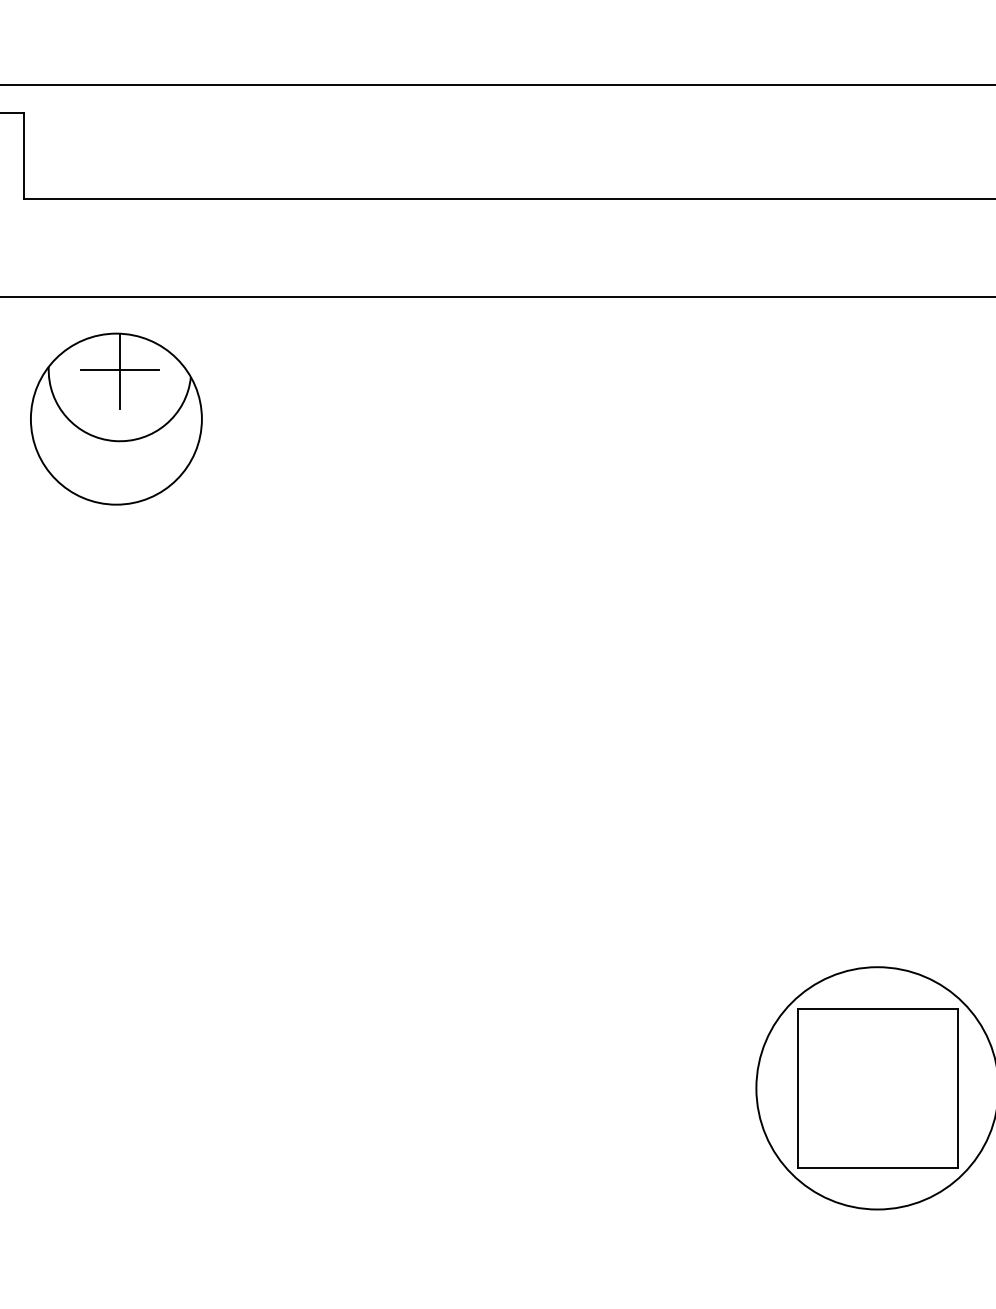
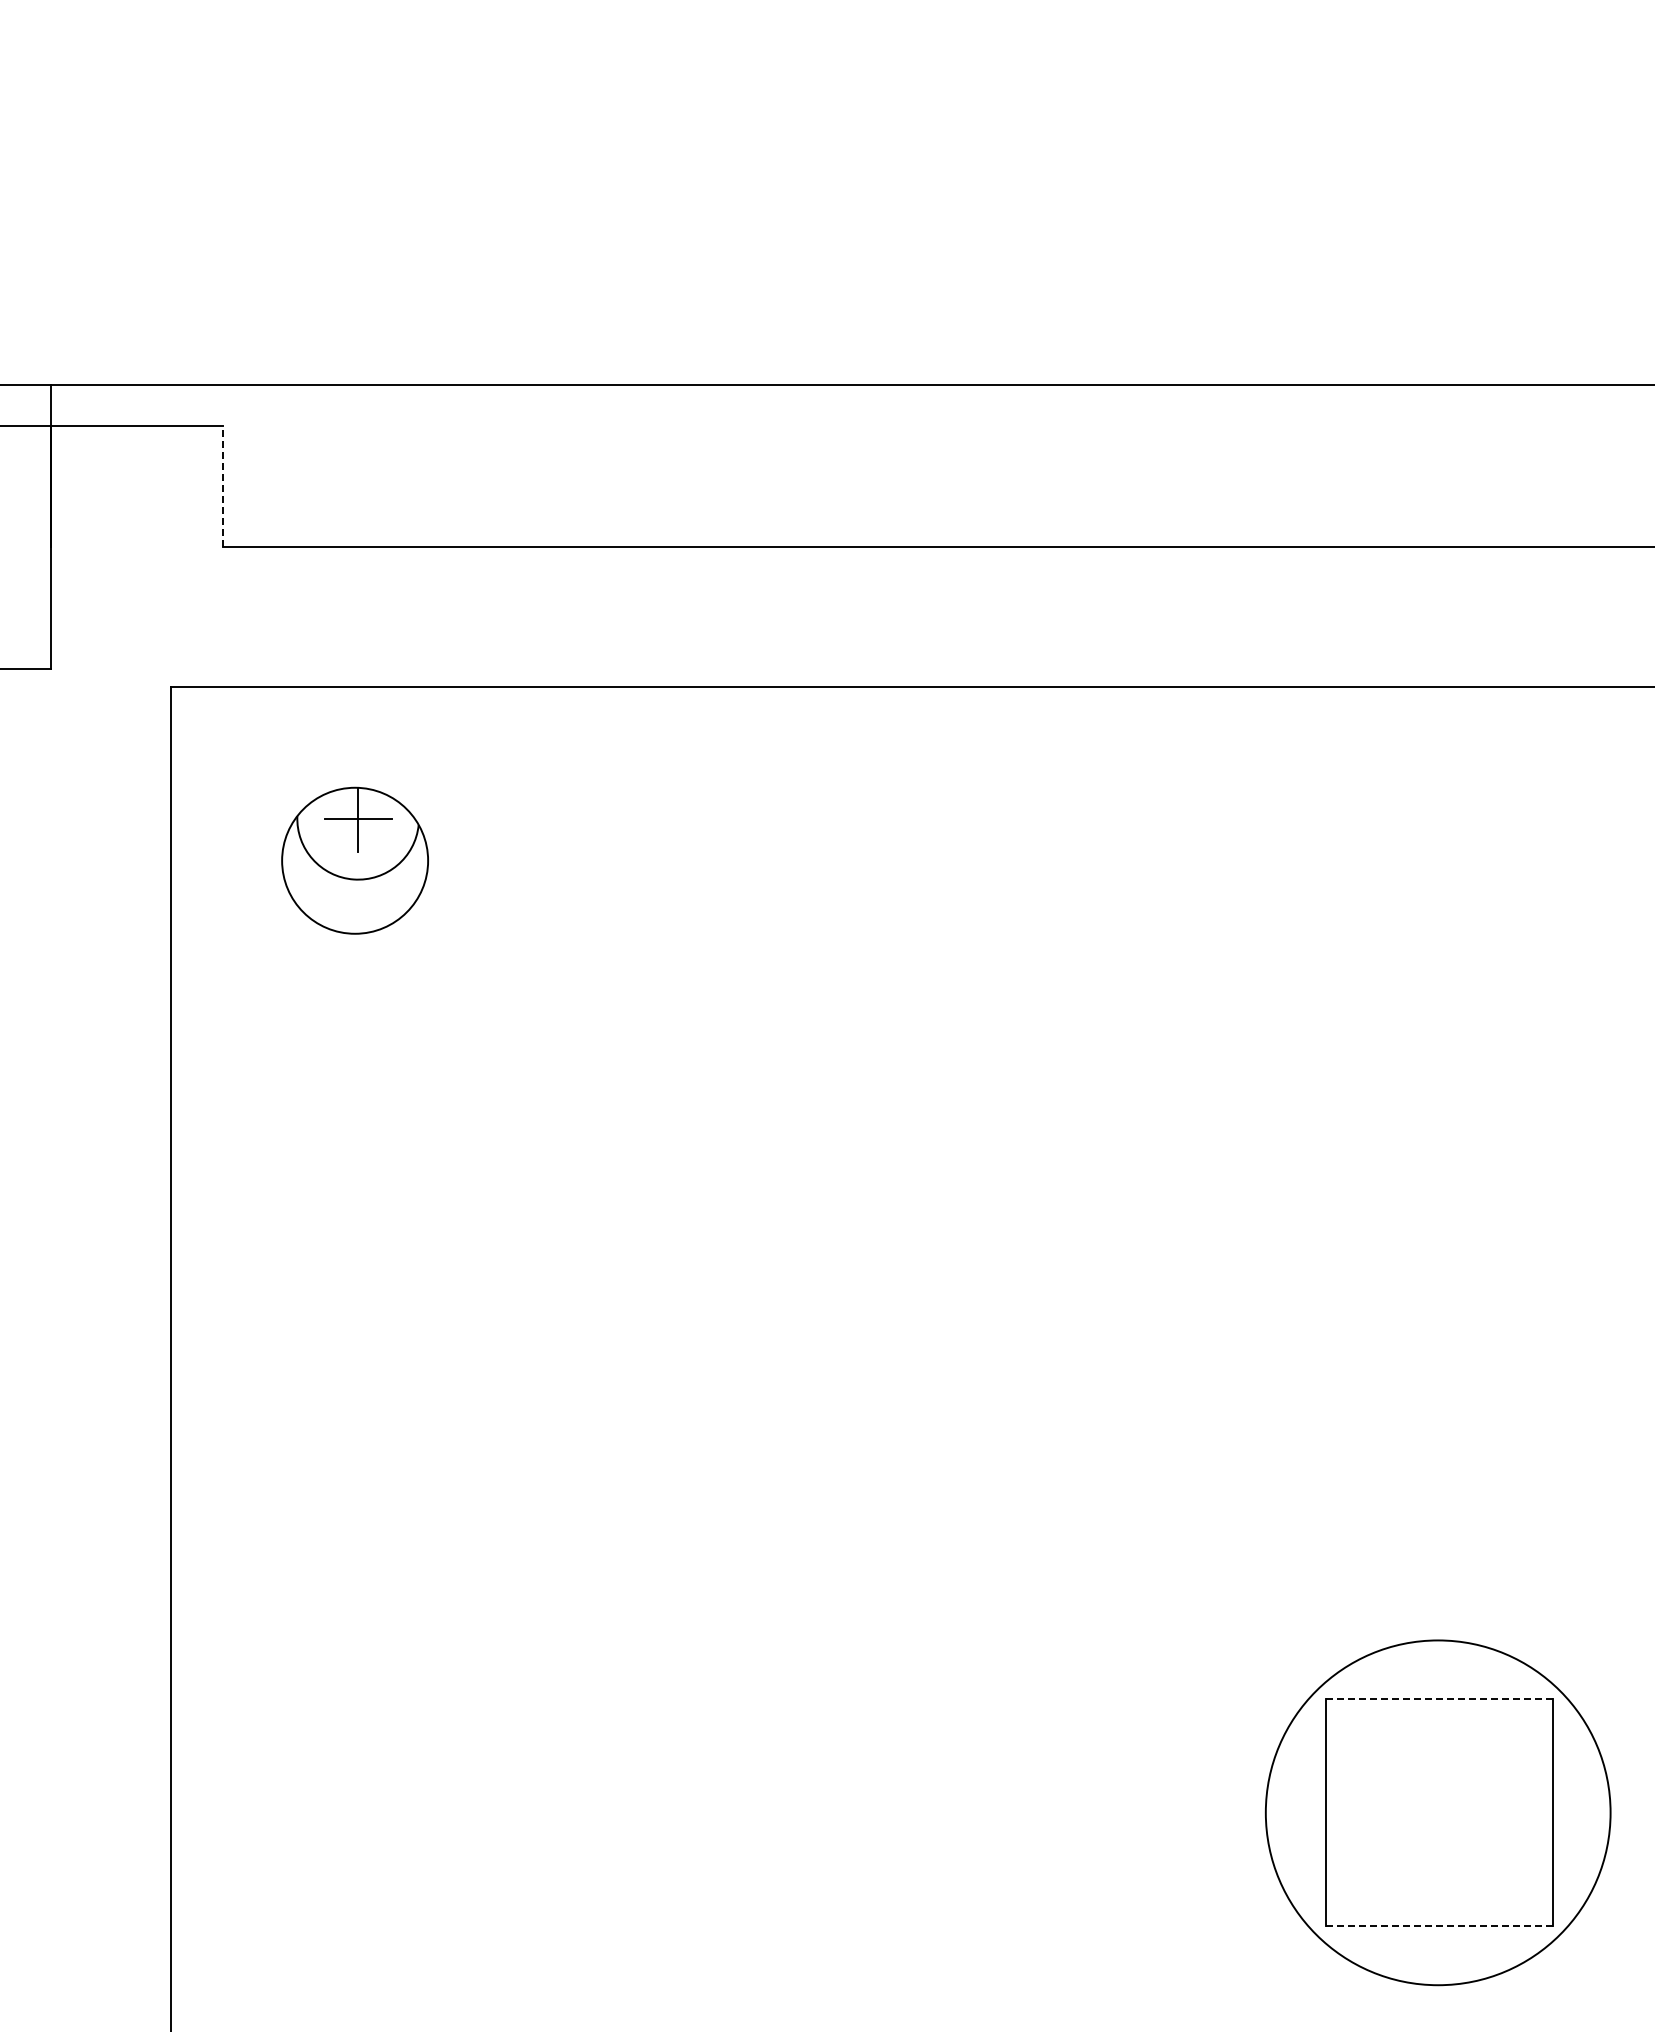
line: (23, 156) -> (223, 486), solid -> dashed
part: (115, 419) -> (354, 860), size x0.6
line: (878, 1008) -> (1439, 1699), solid -> dashed
line: (878, 1168) -> (1439, 1926), solid -> dashed

